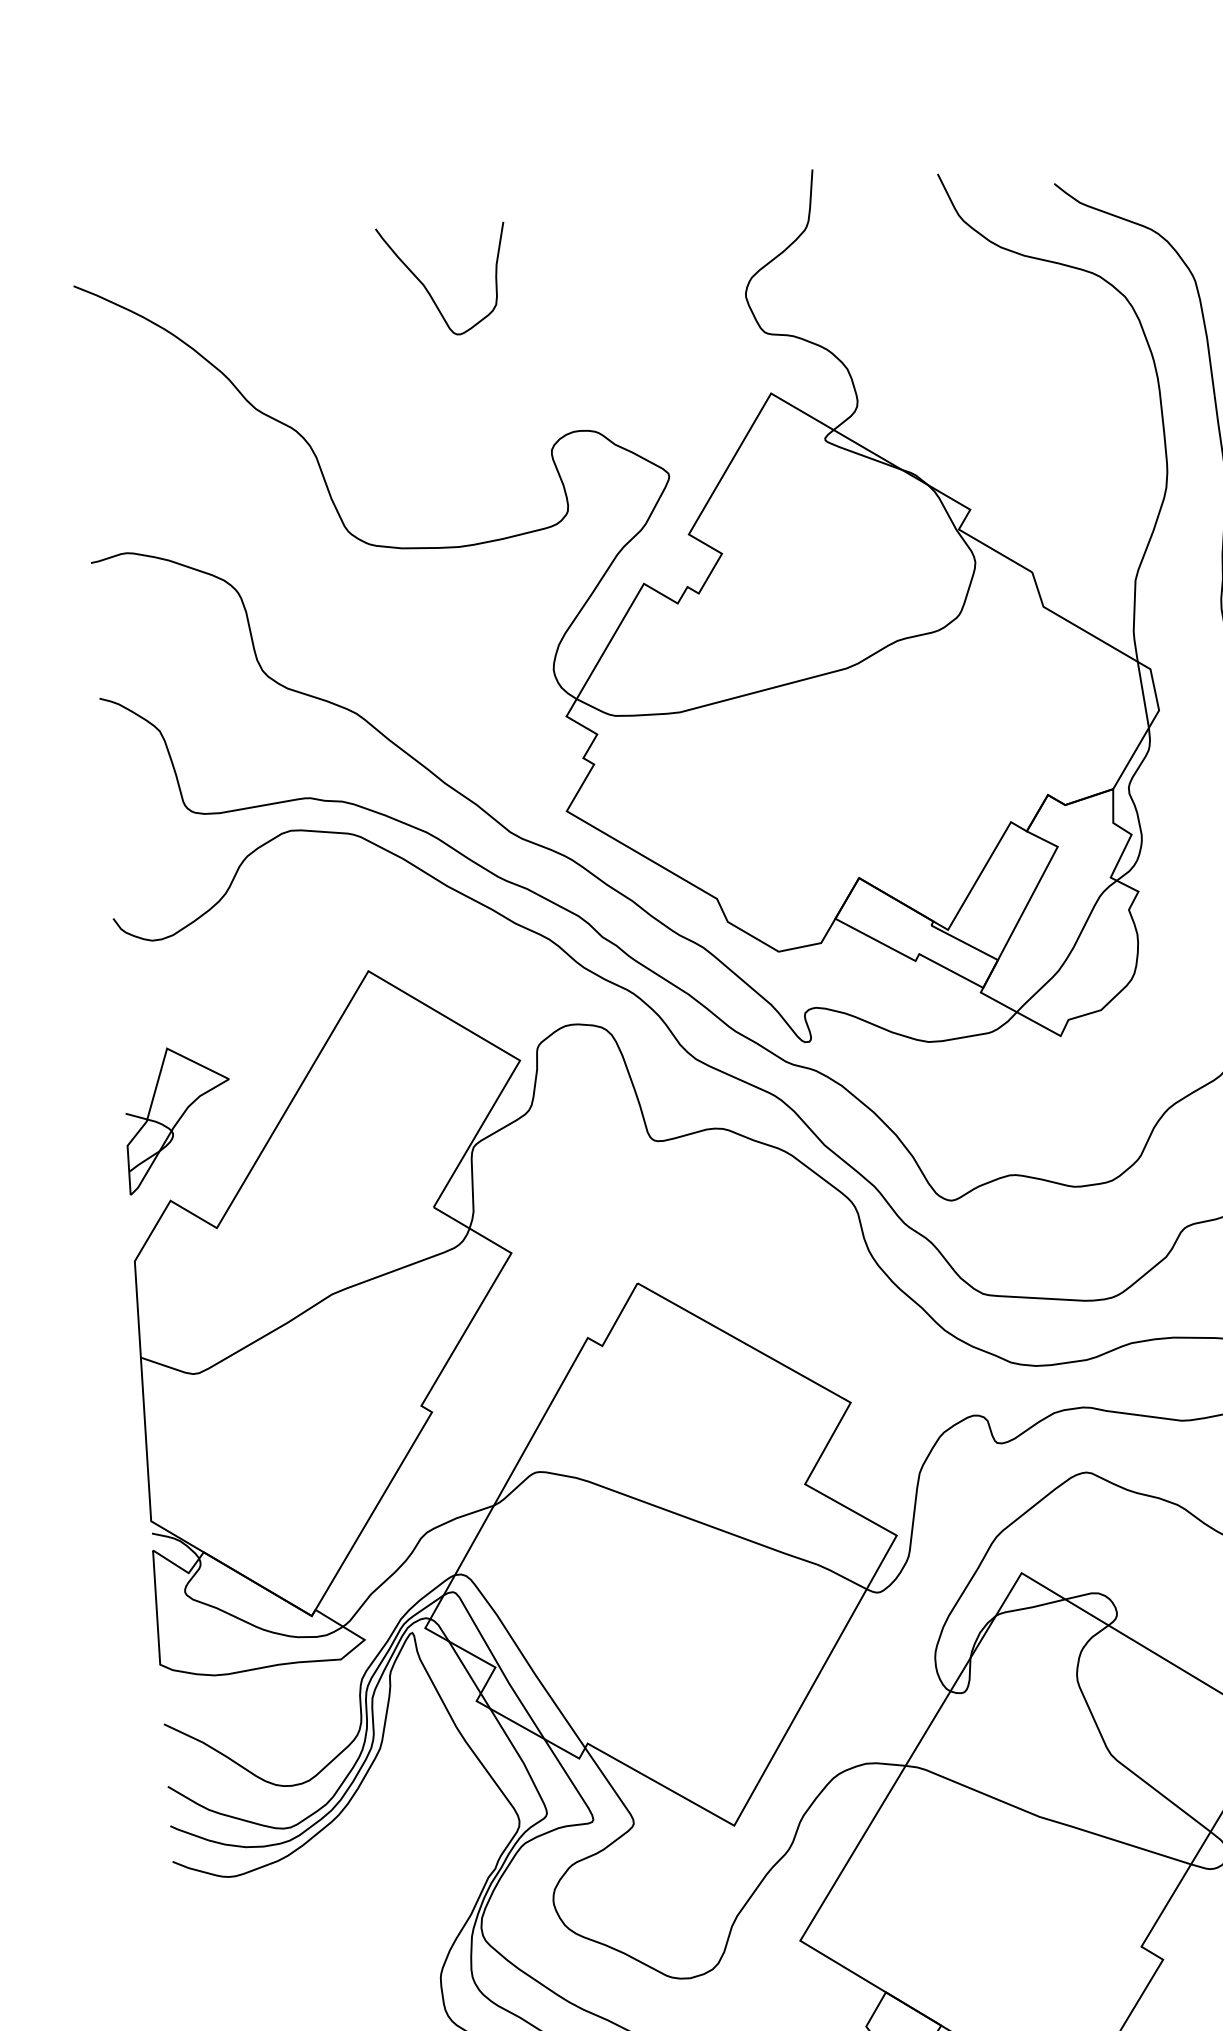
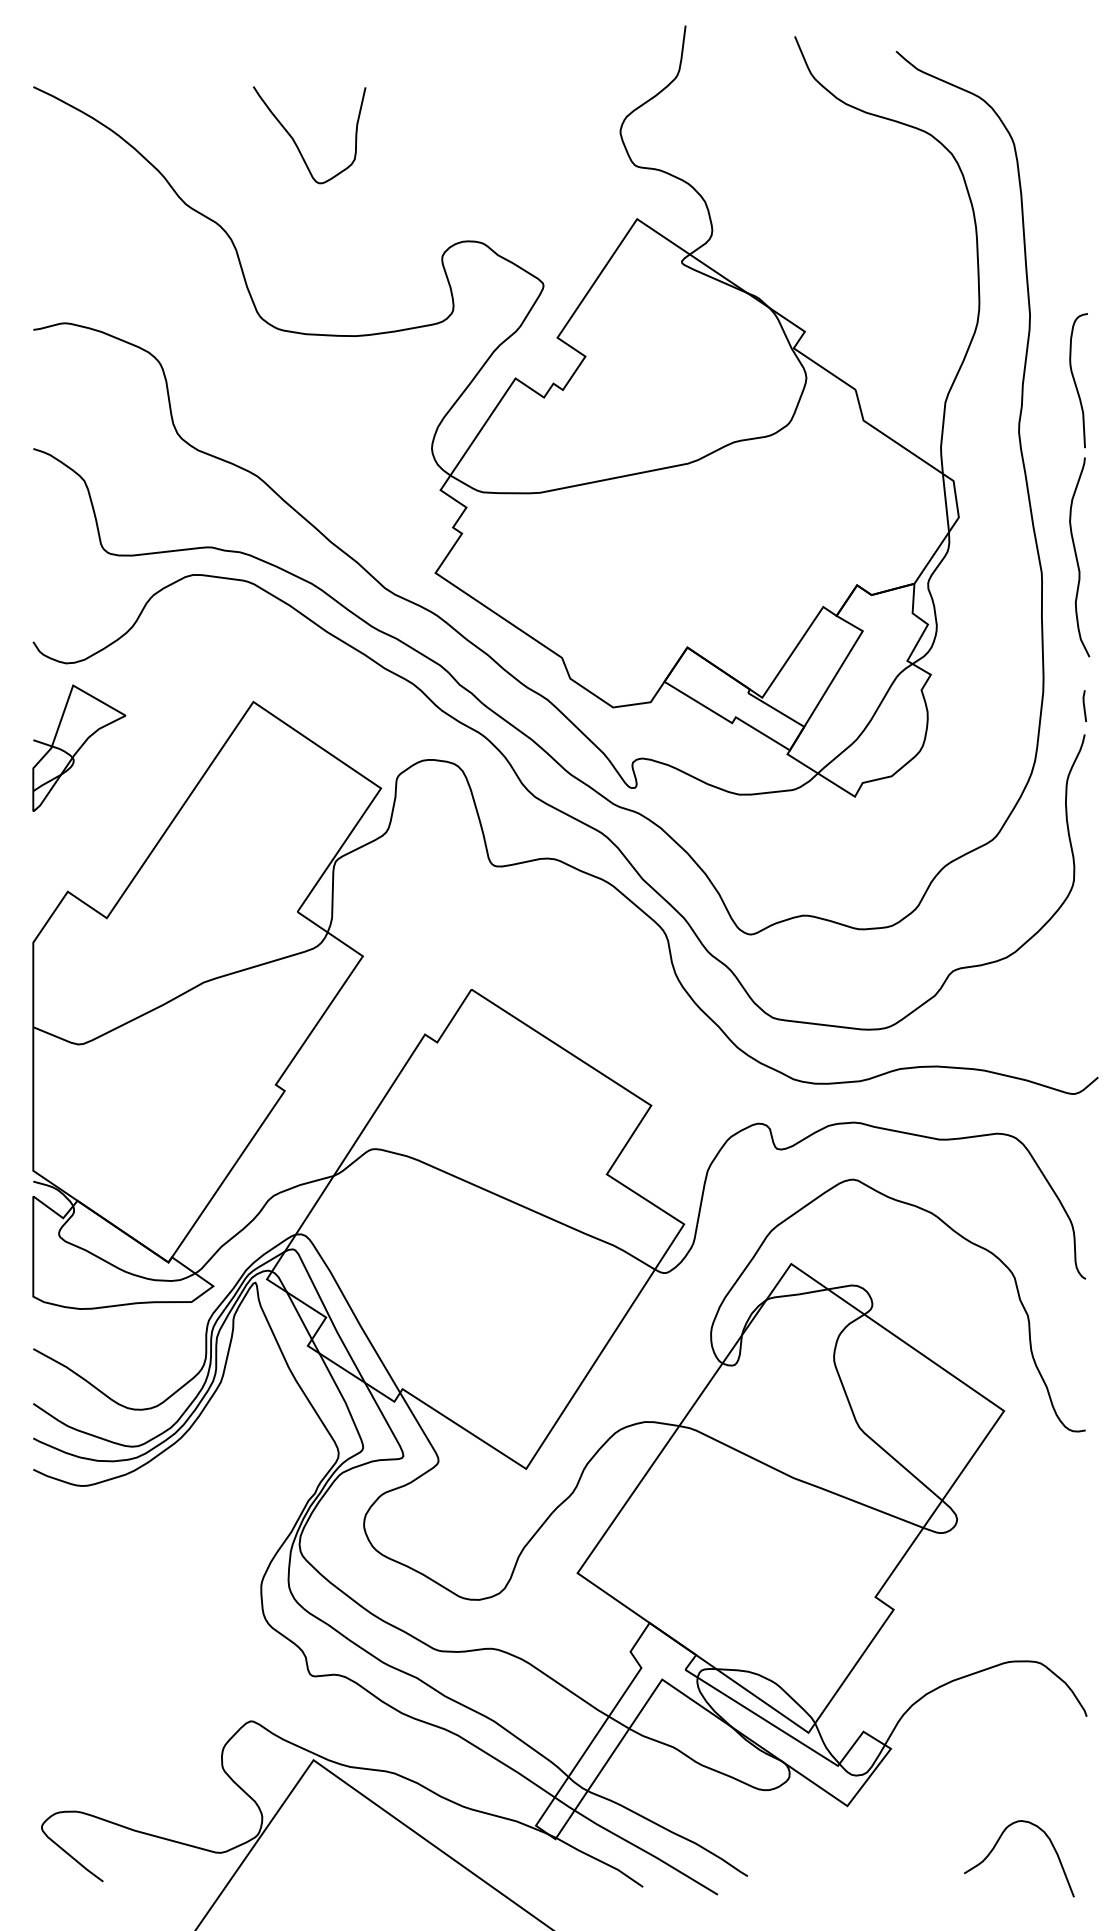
curve: (427, 288) -> (295, 141), moved
part: (178, 1118) -> (79, 747), moved

